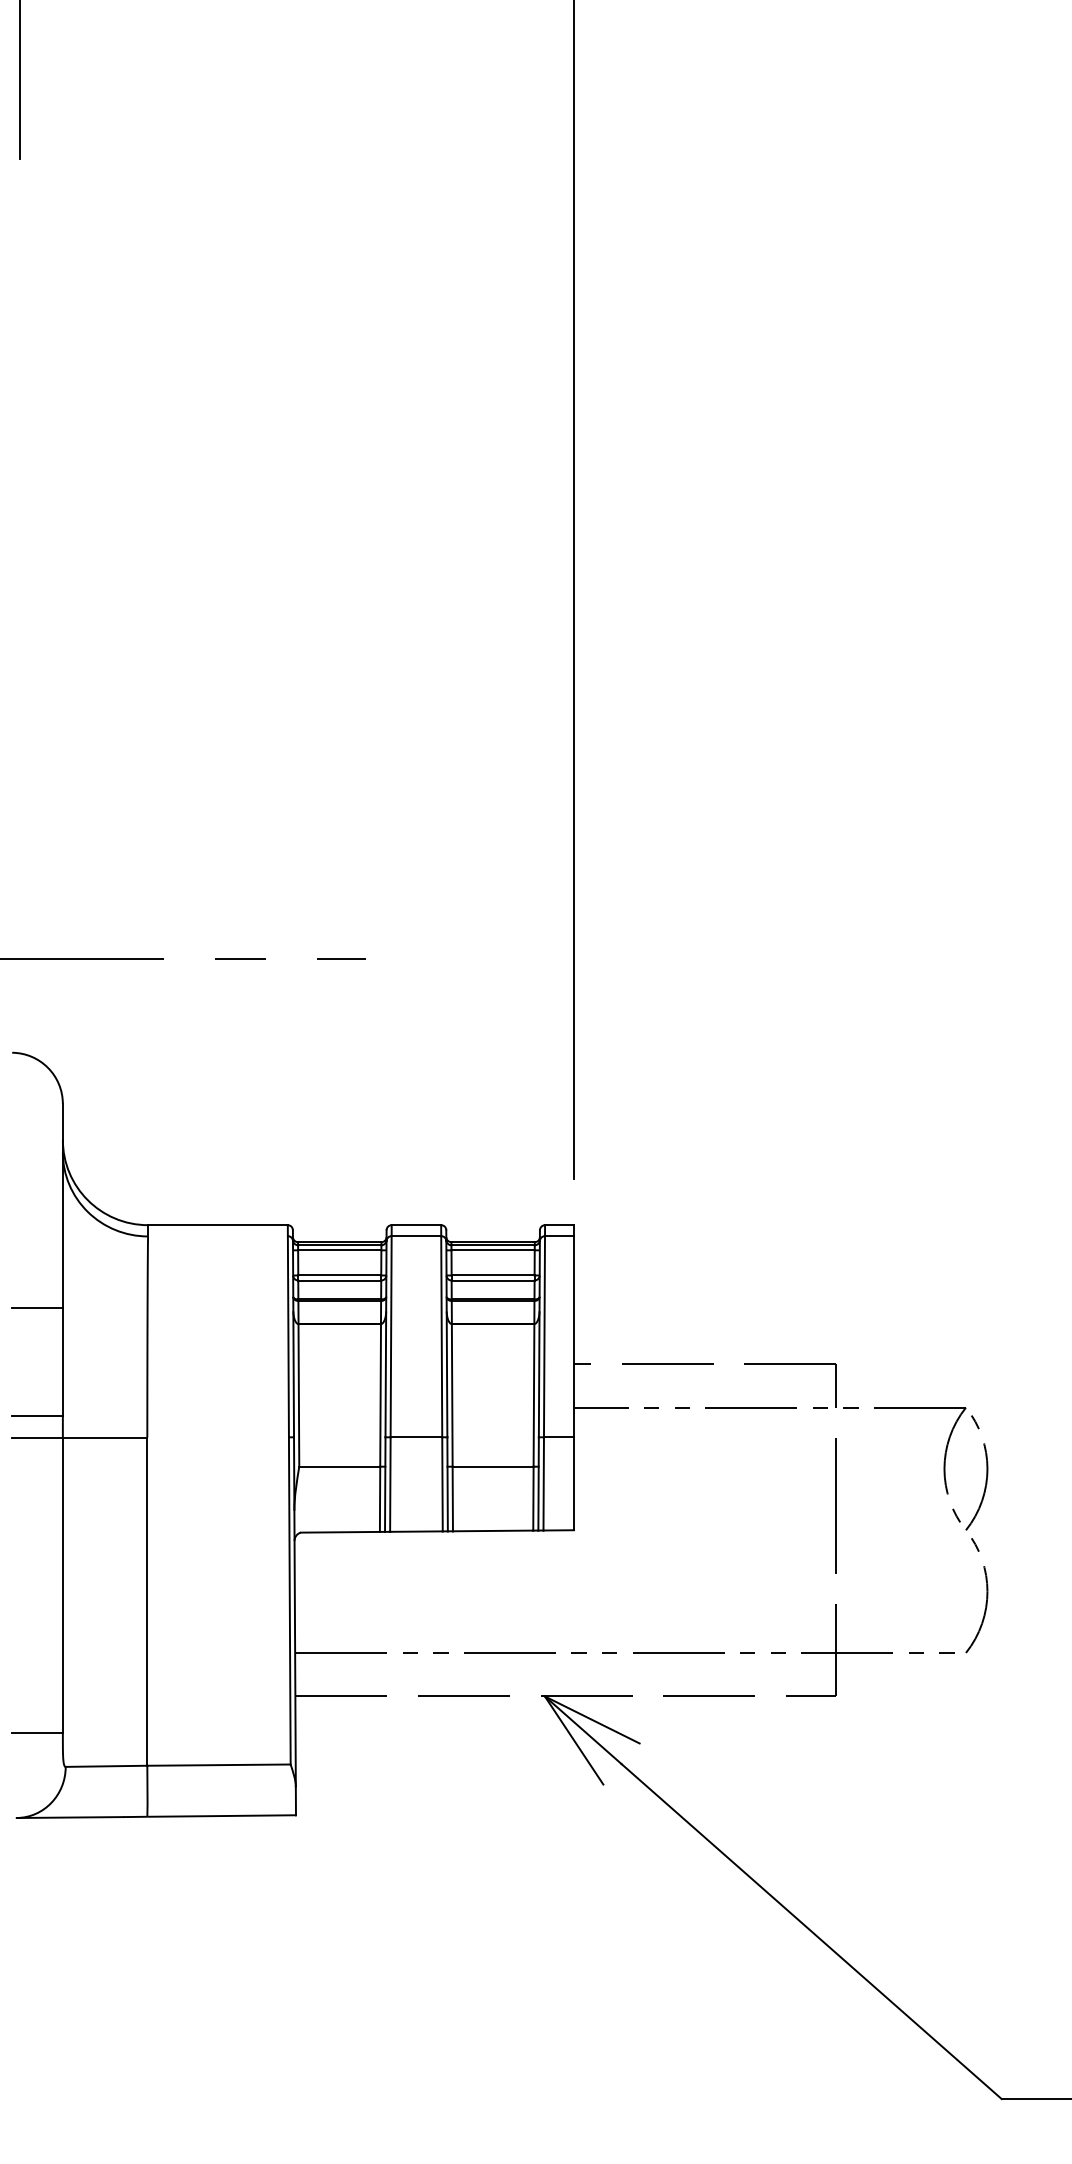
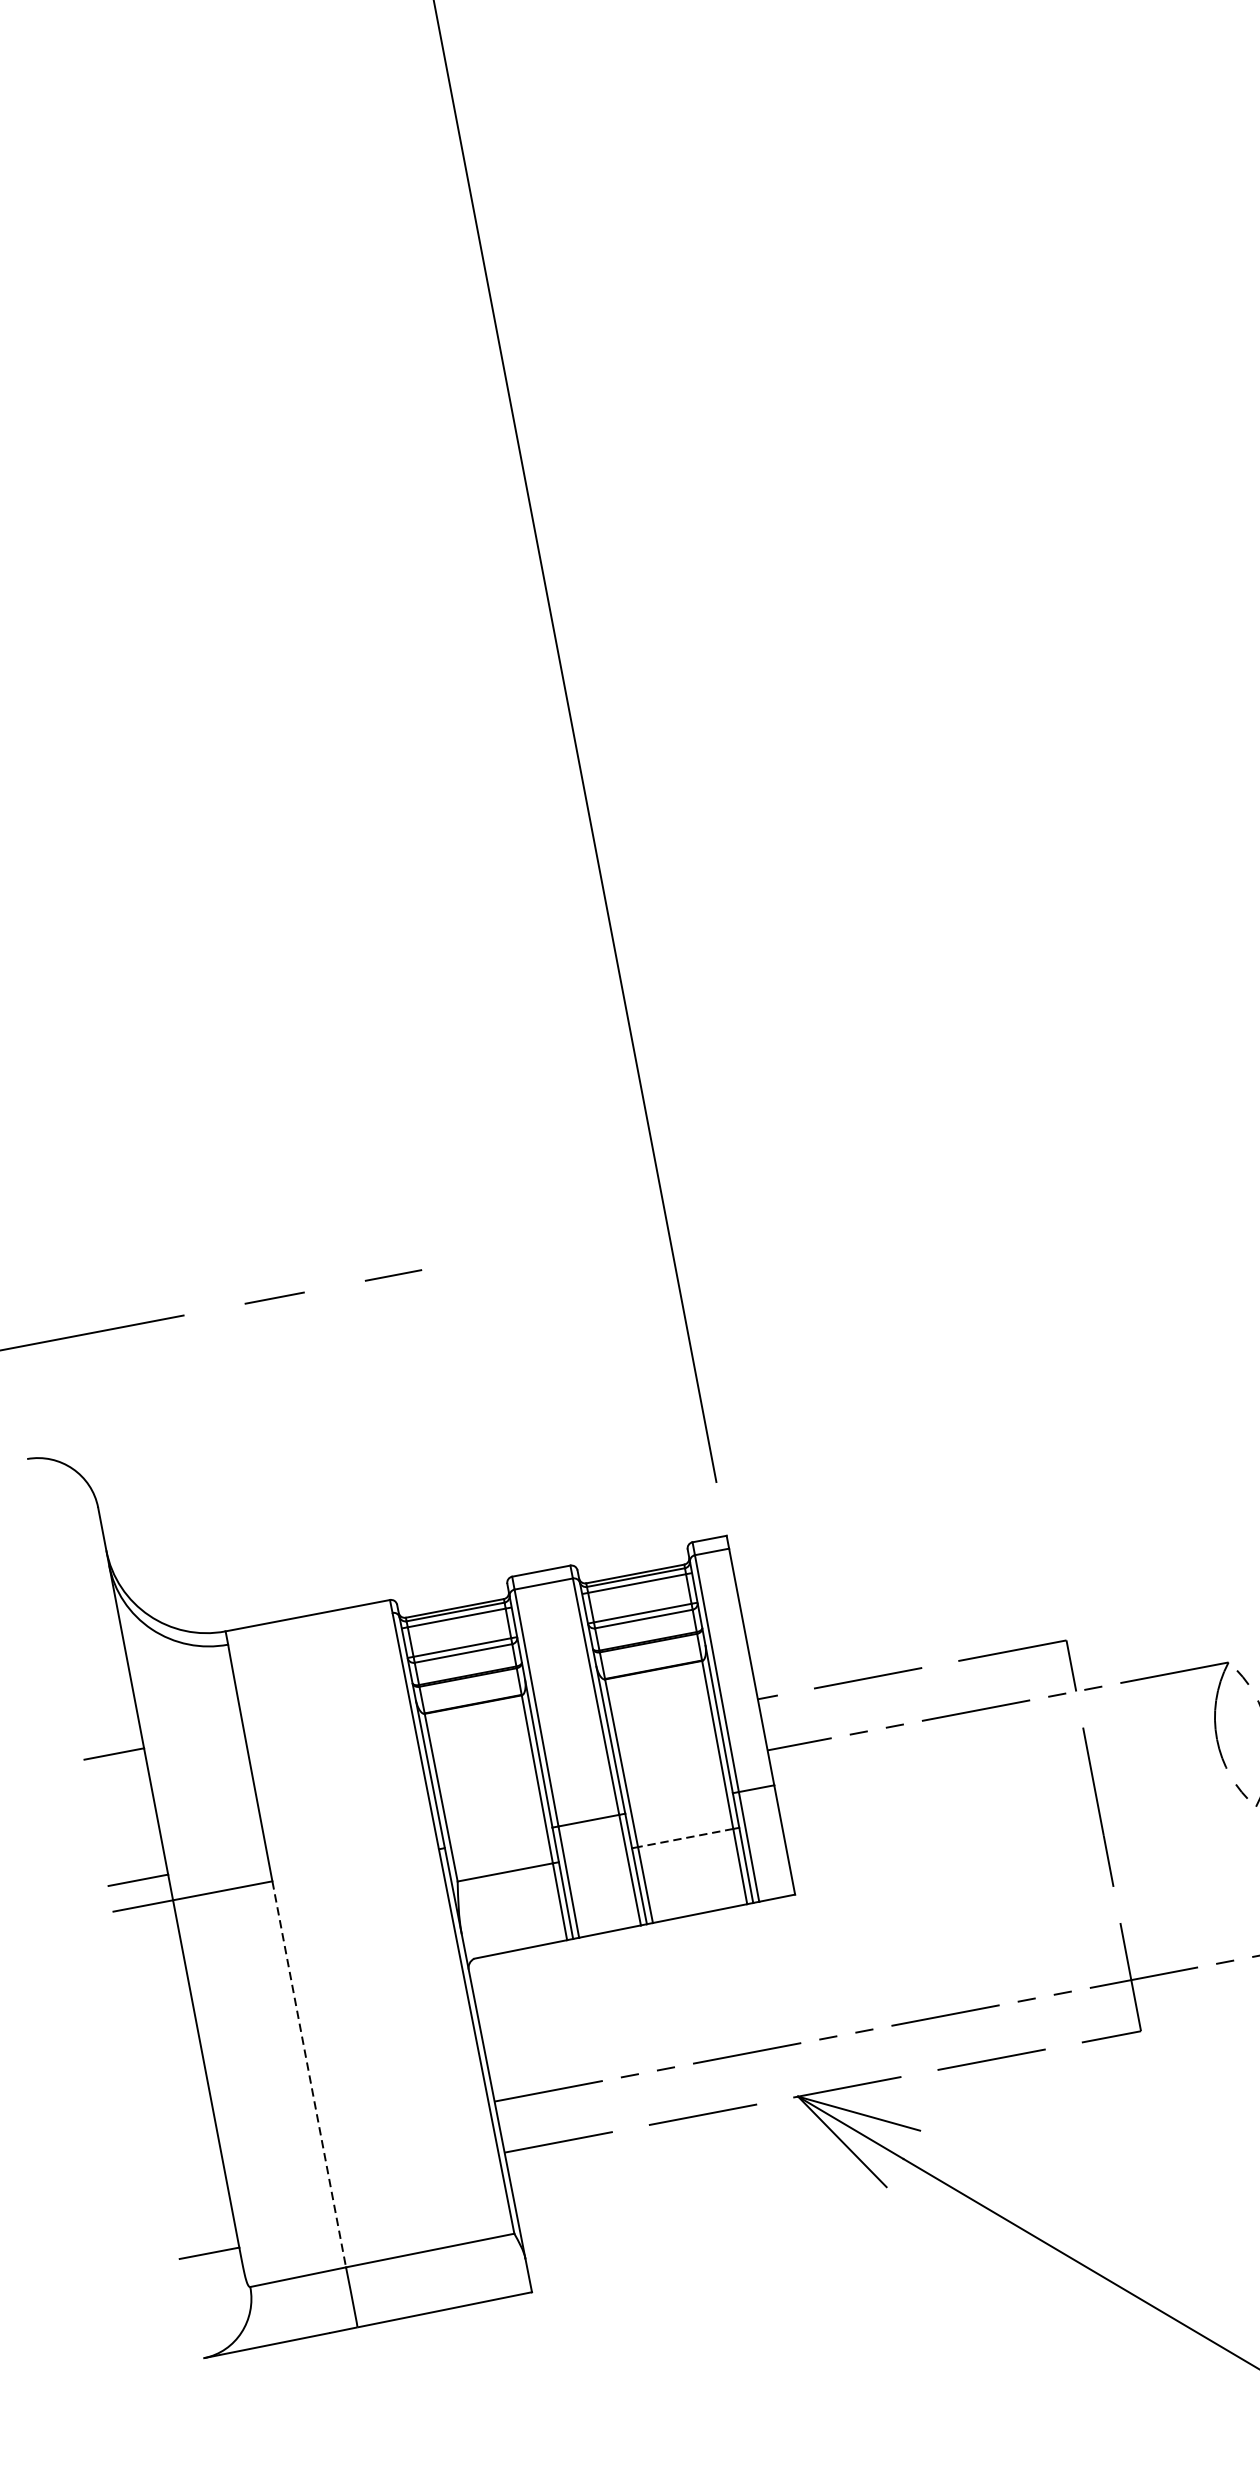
line: (492, 1466) -> (684, 1837), solid -> dashed
line: (147, 1602) -> (309, 2075), solid -> dashed

